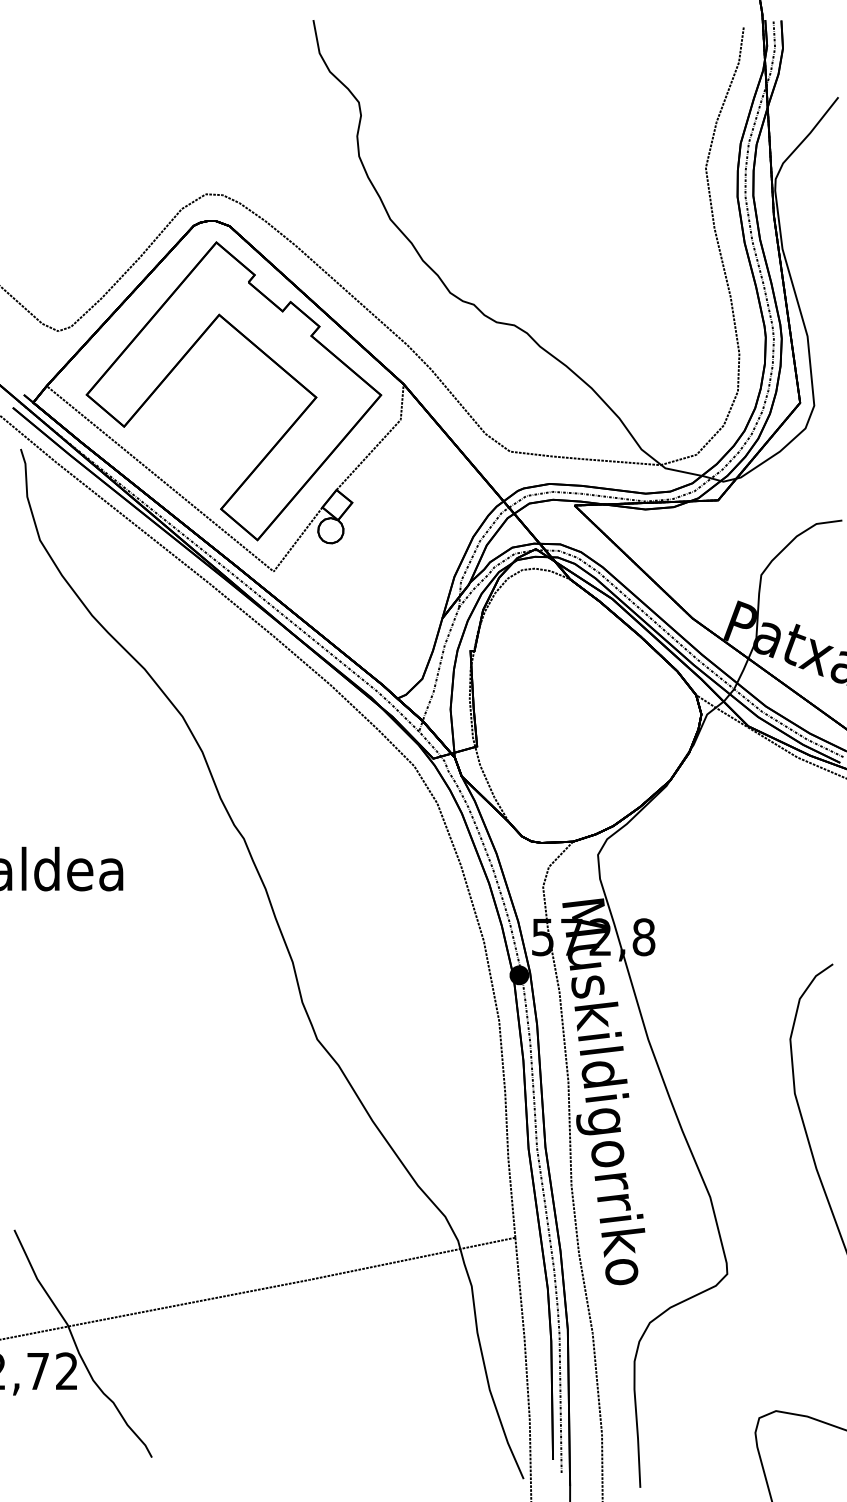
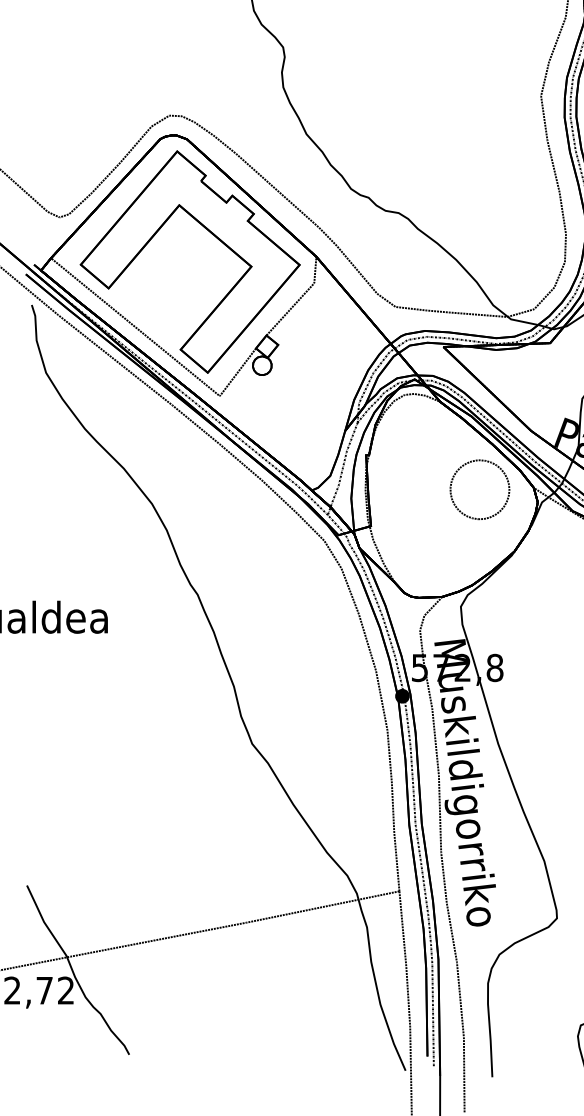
part: (585, 698) -> (451, 490), added

